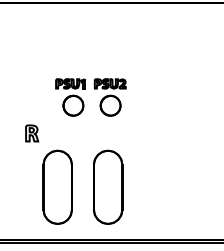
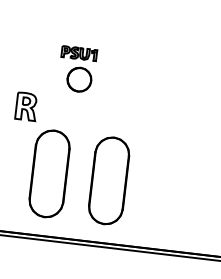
part: (109, 97) -> (123, 74), removed
part: (32, 133) -> (27, 106), size x1.4

